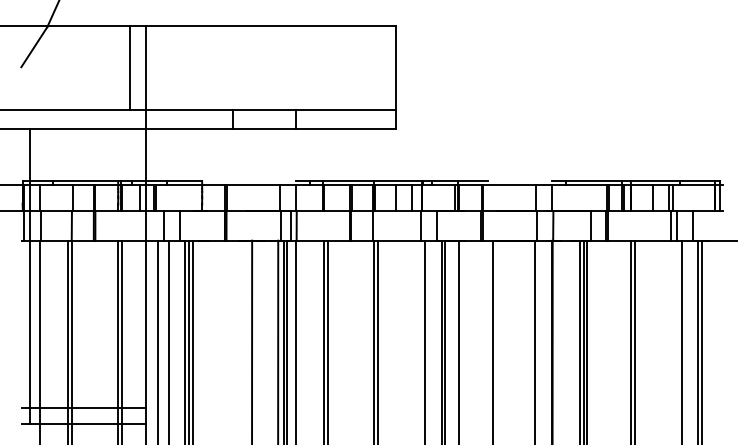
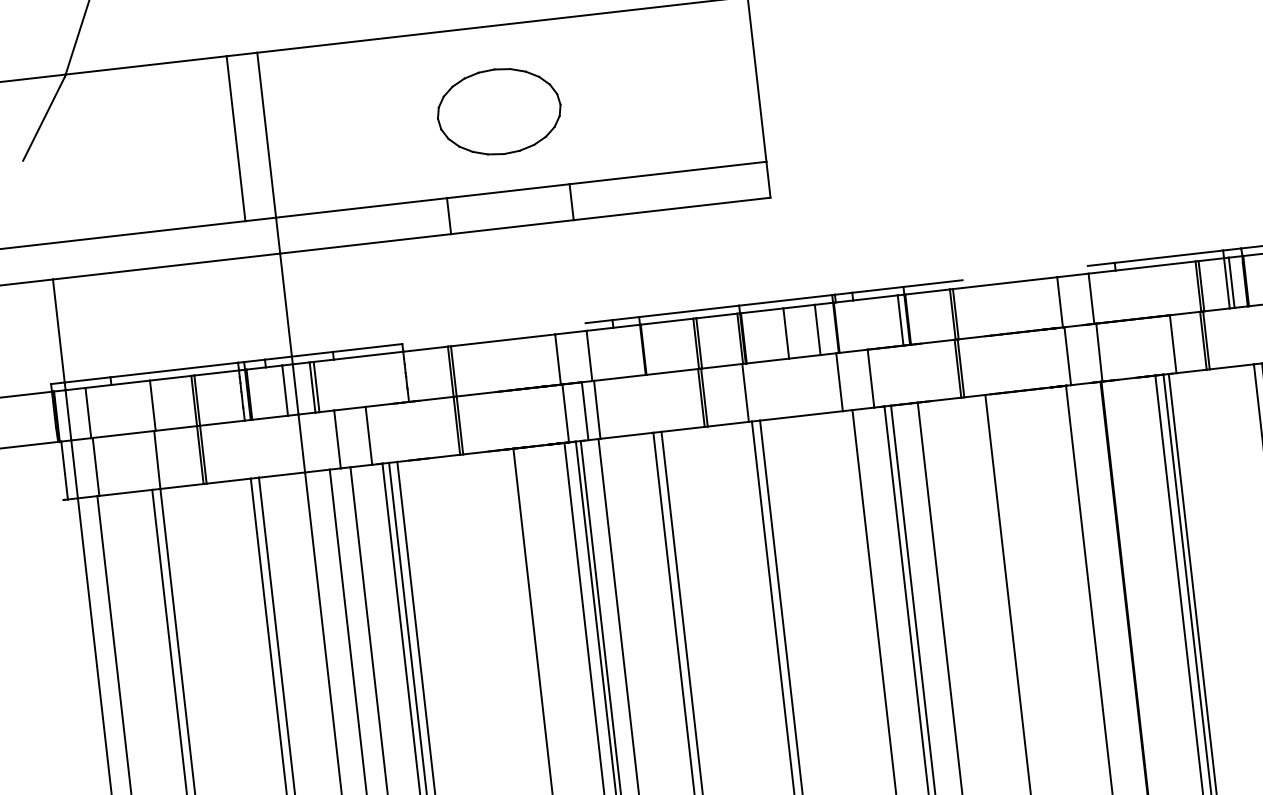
part: (264, 69) -> (499, 111), added

